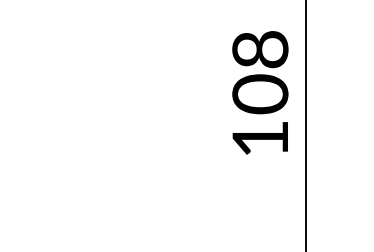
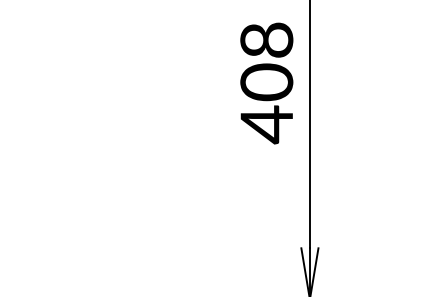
text: (260, 139) -> (266, 124), 108 -> 408

